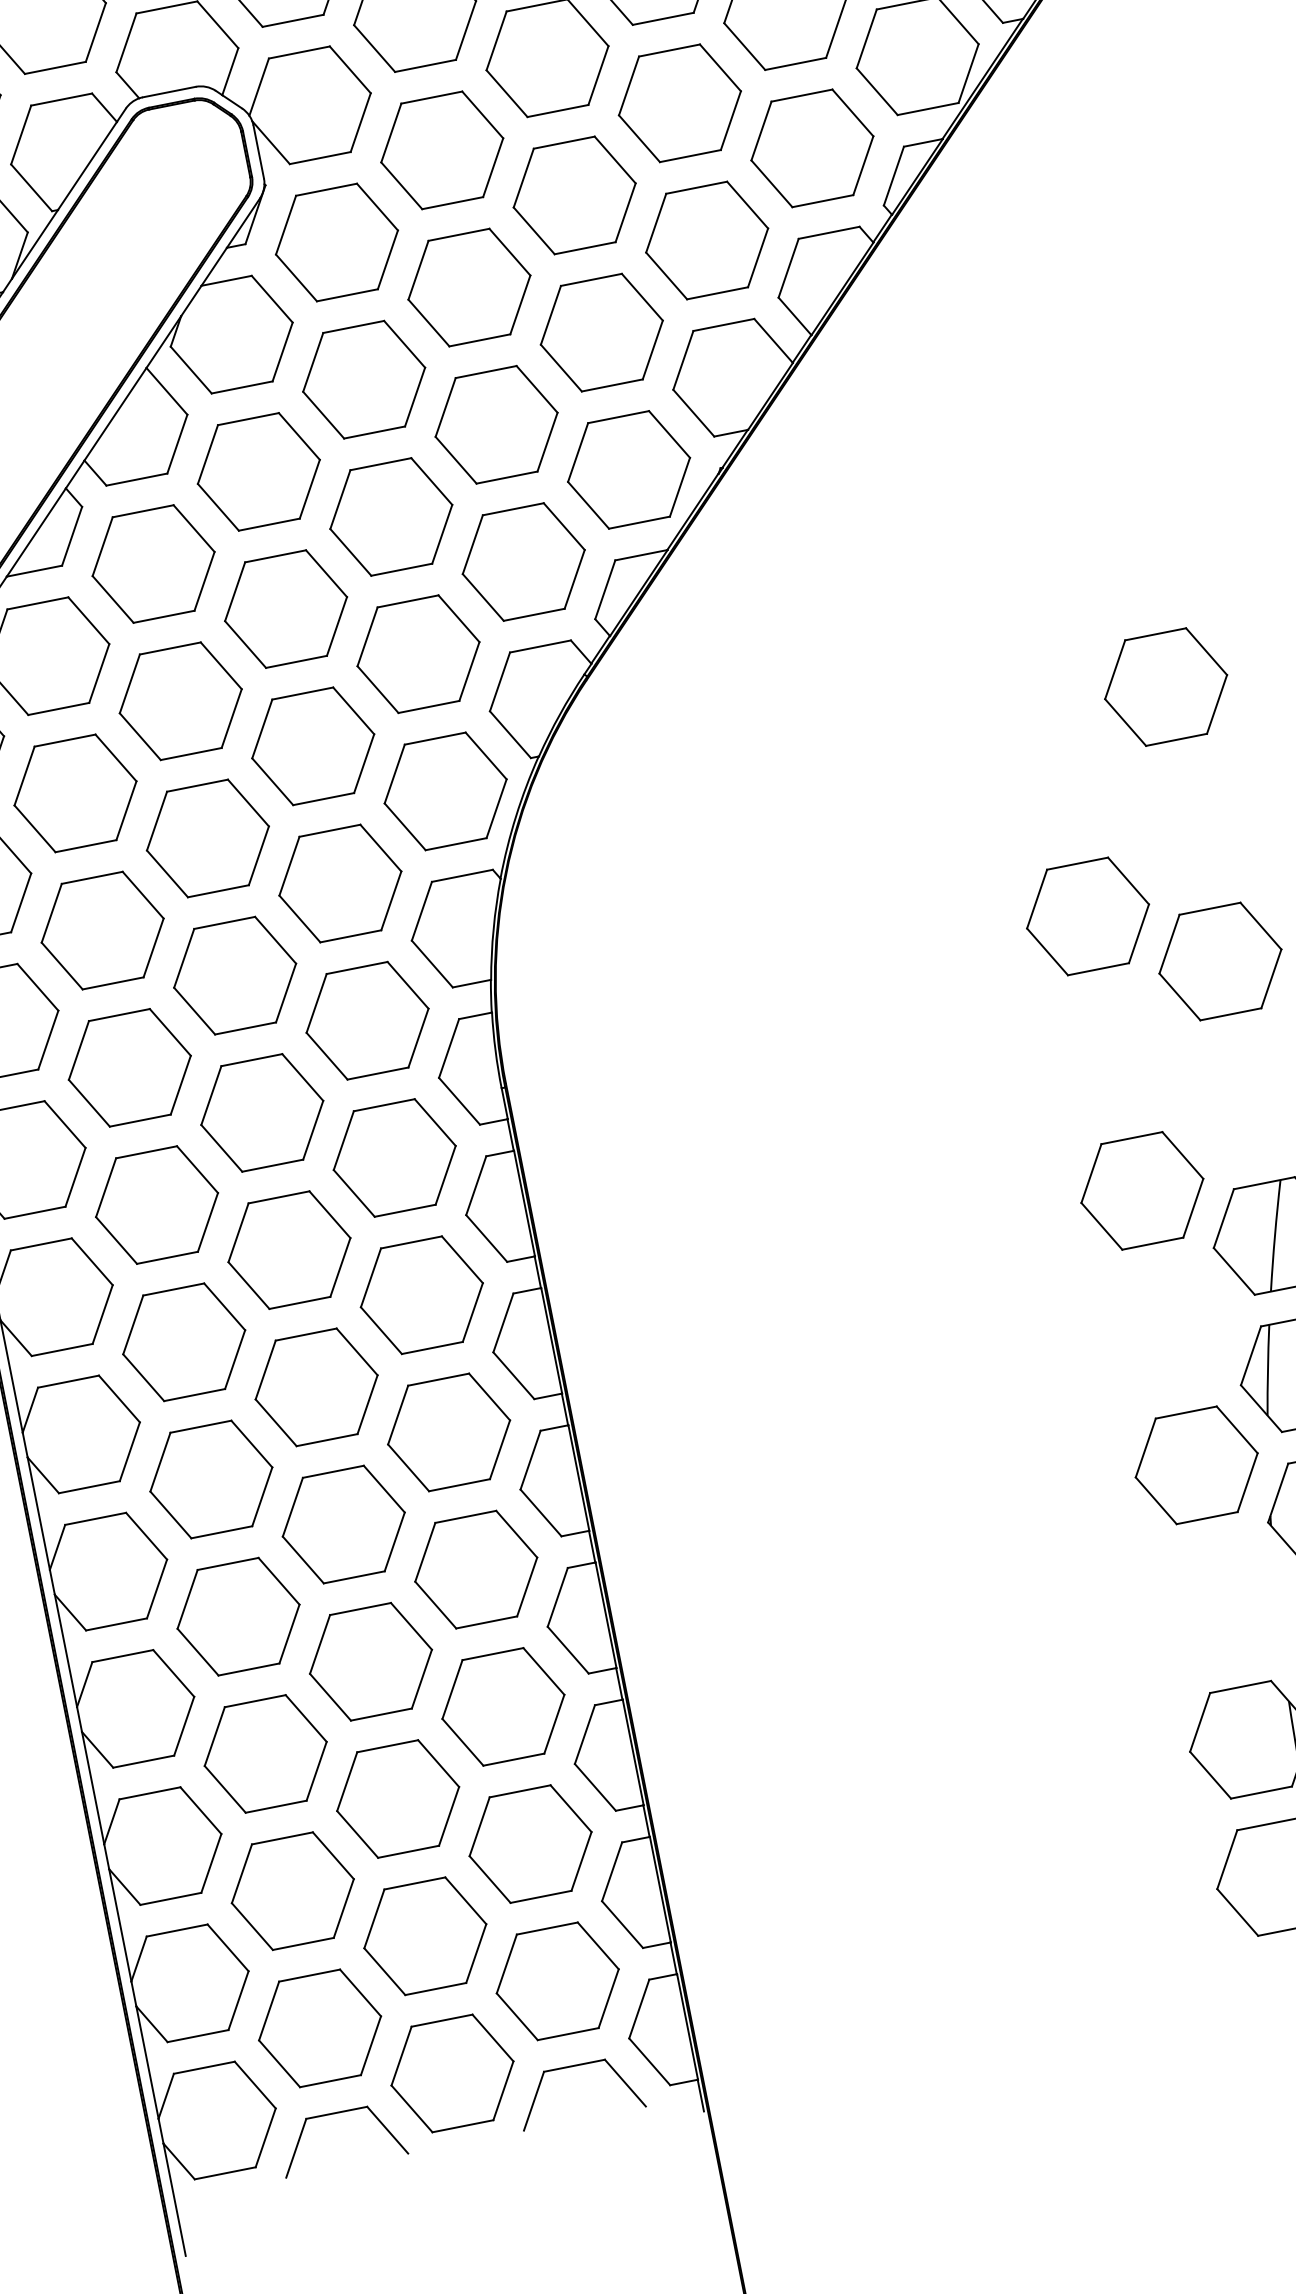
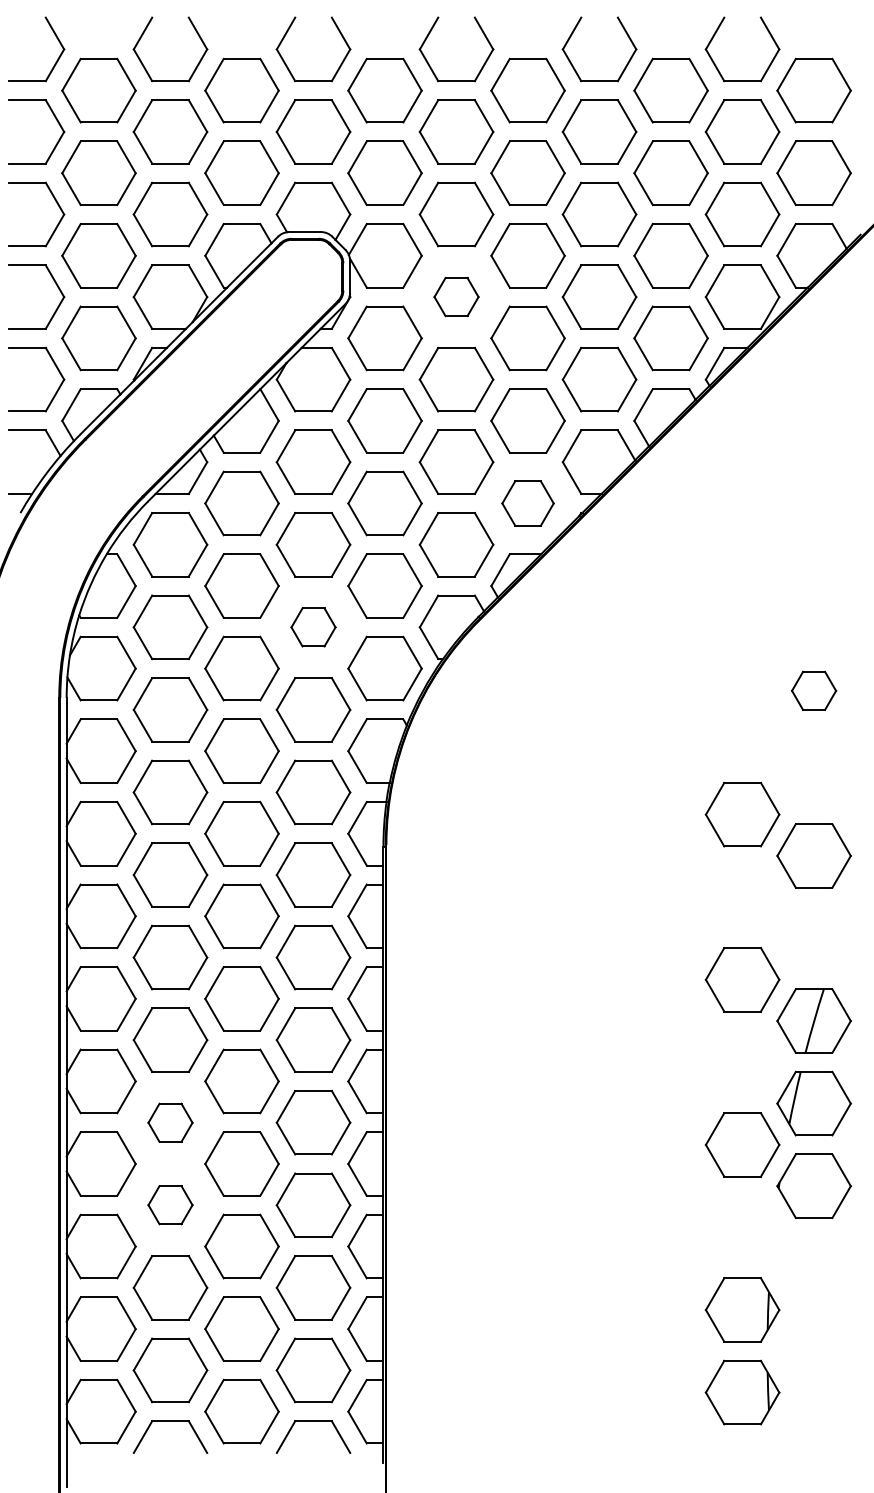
part: (441, 149) -> (456, 296), size x0.6
part: (628, 470) -> (527, 503), size x0.7
part: (1164, 686) -> (813, 690), size x0.6
part: (313, 746) -> (313, 627), size x0.6
part: (238, 1616) -> (170, 1122), size x0.6
part: (265, 1752) -> (170, 1204), size x0.6

